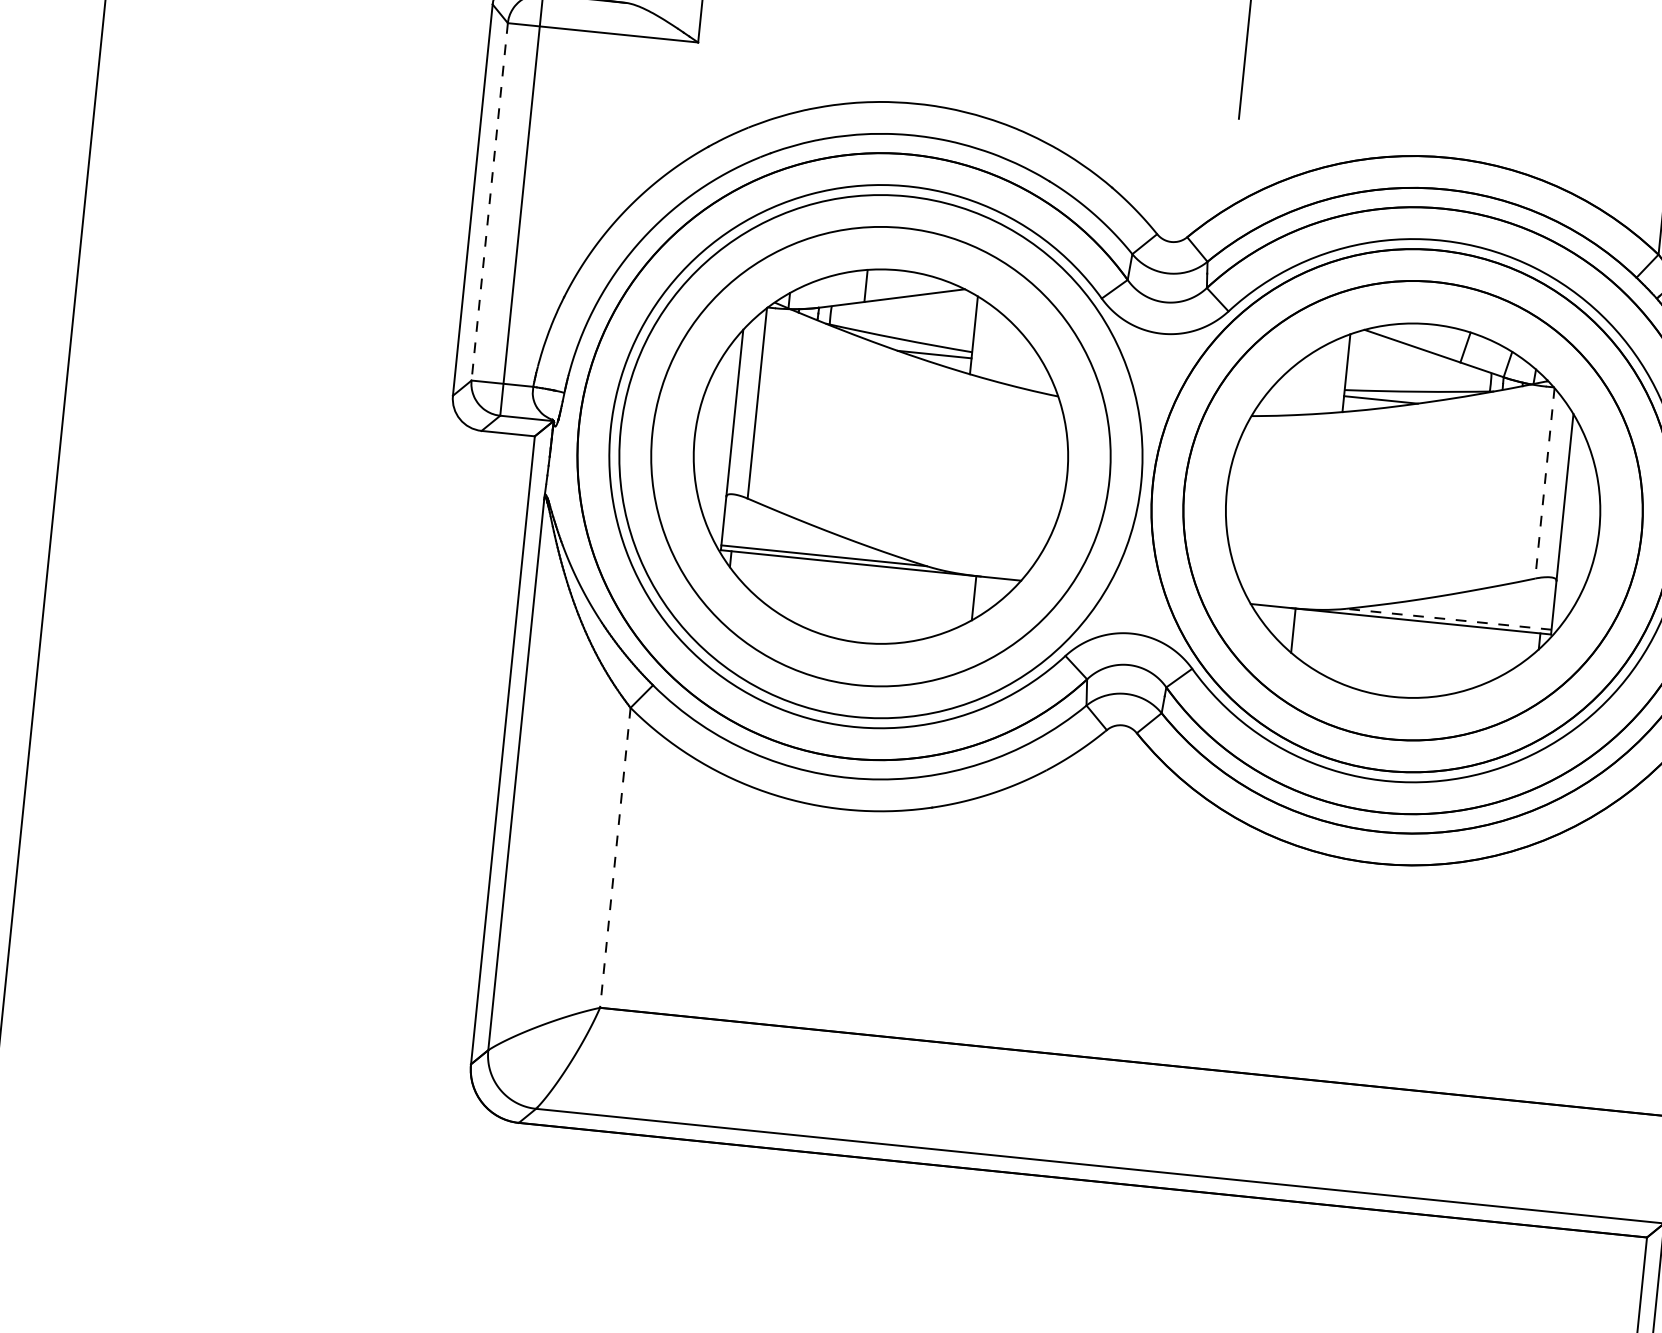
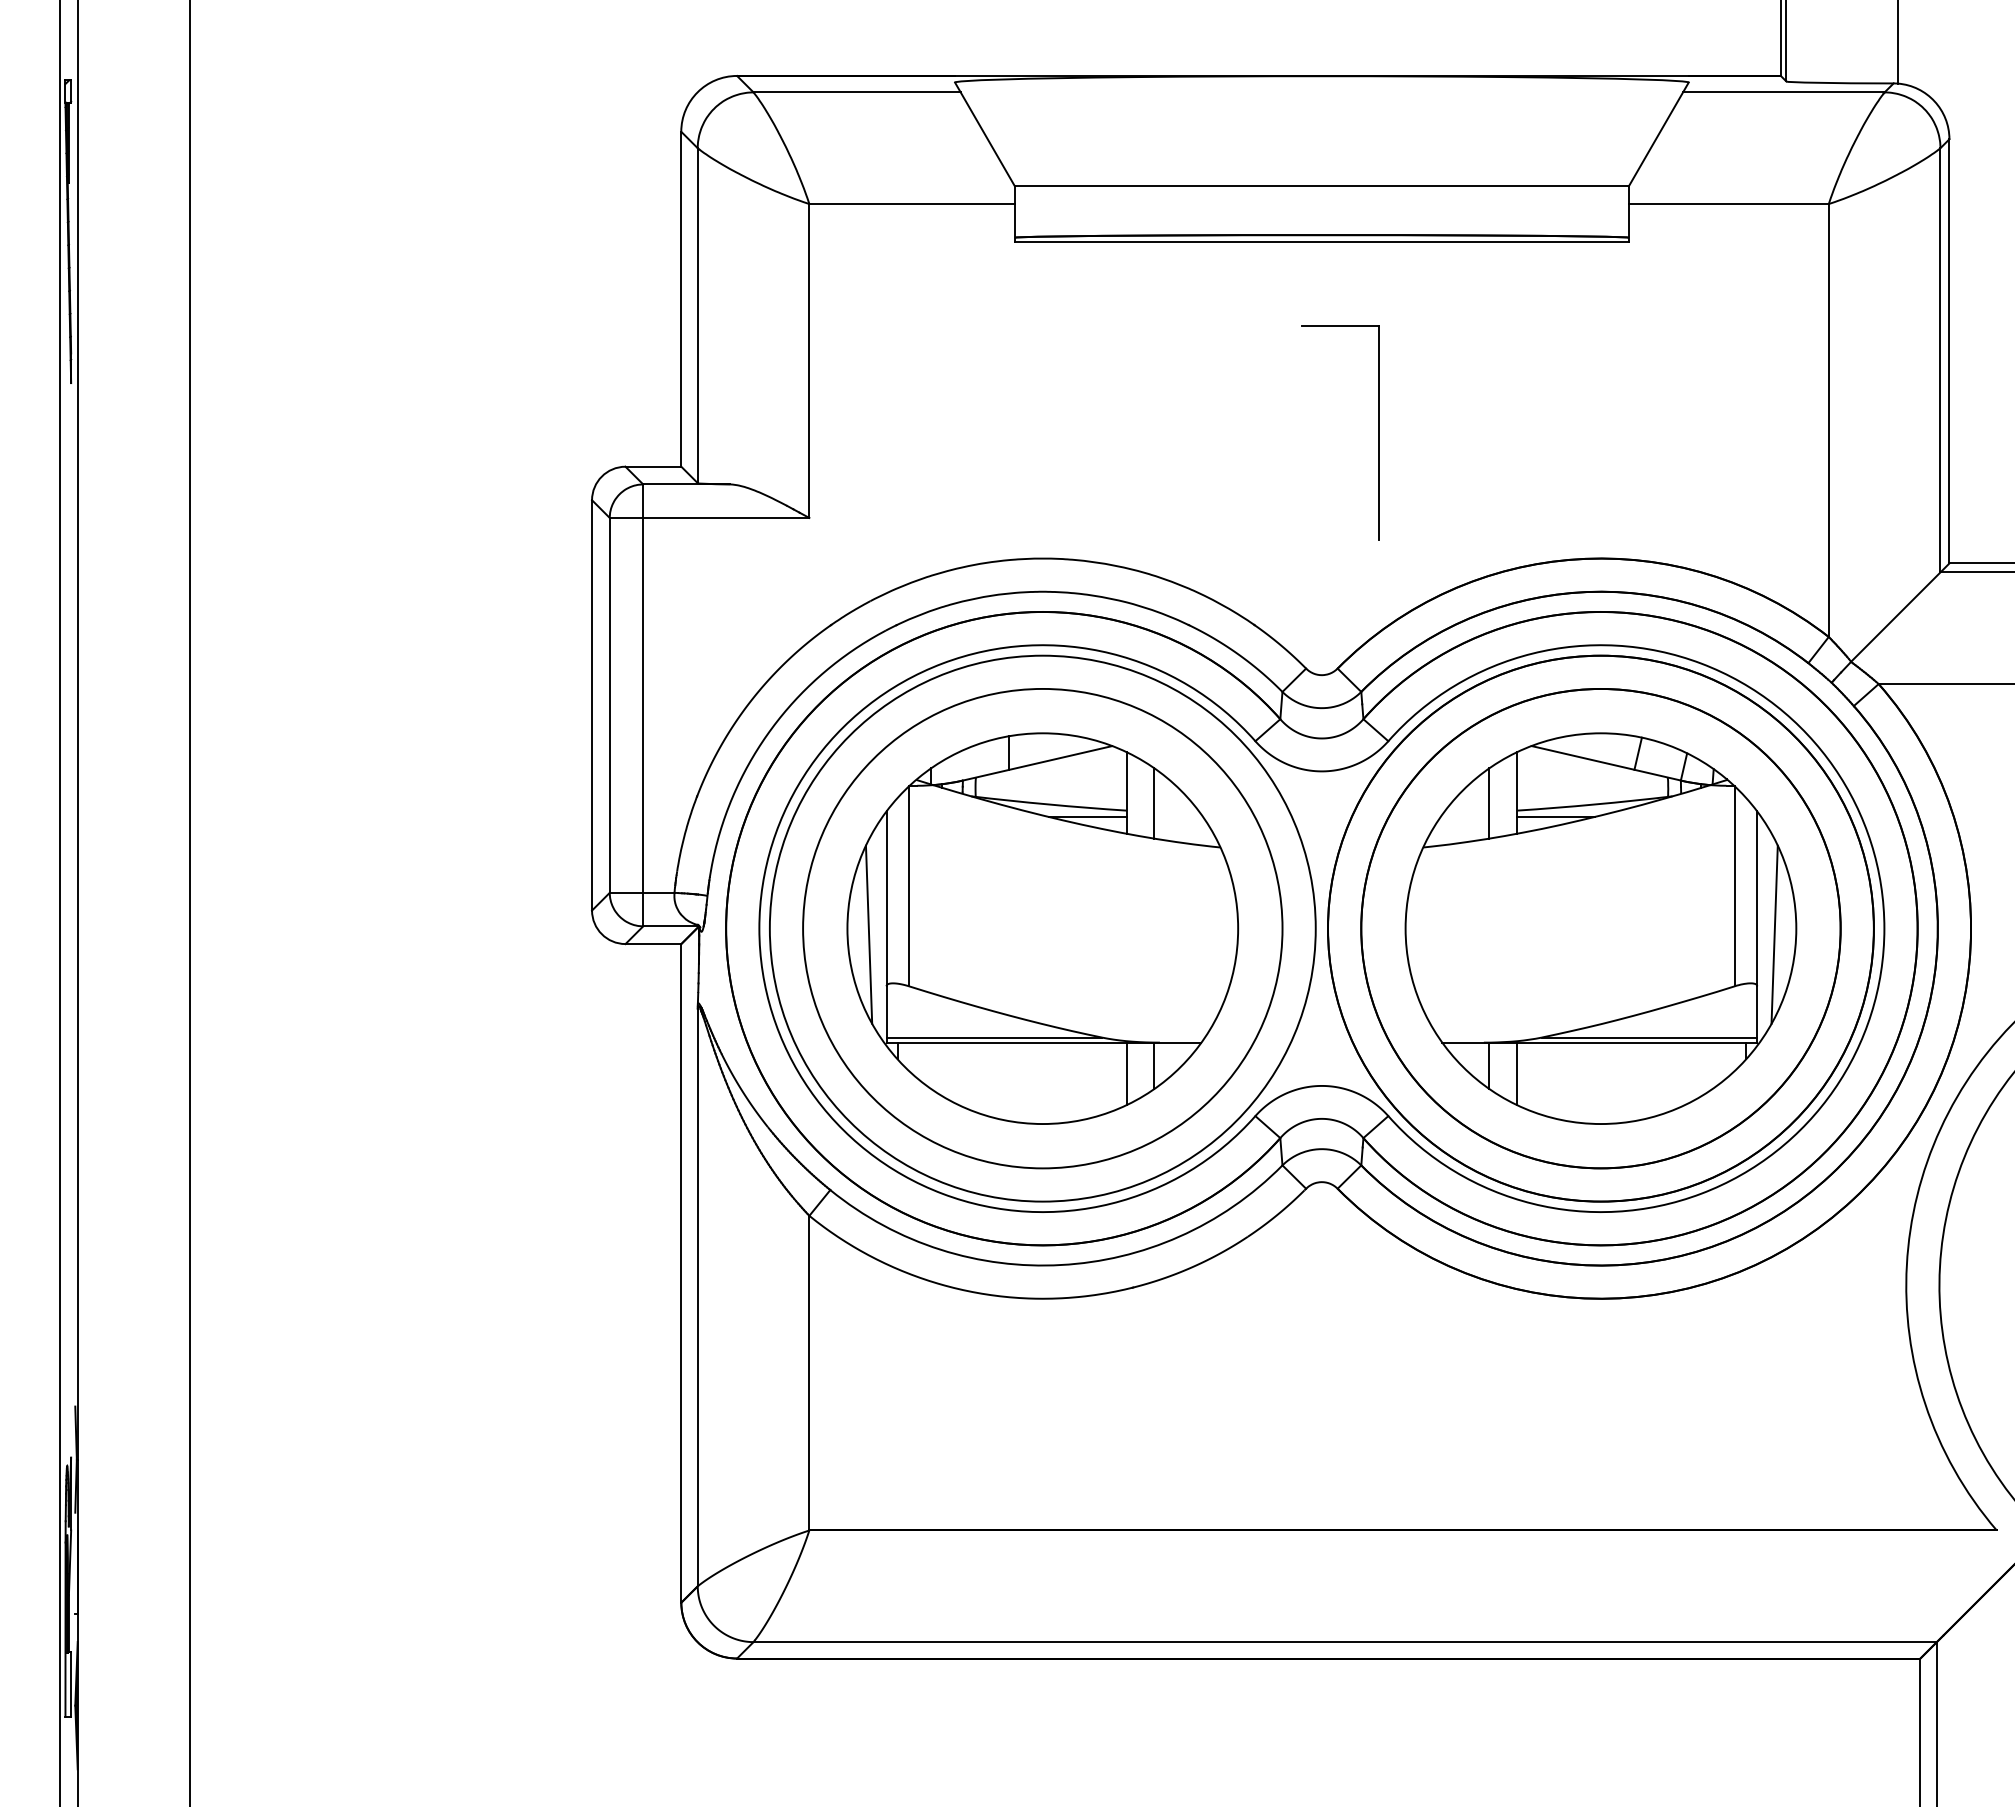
line: (489, 201) -> (609, 705), dashed -> solid
line: (999, 348) -> (1154, 803), added
line: (1318, 380) -> (1489, 803), added
line: (714, 445) -> (868, 934), added
line: (1544, 483) -> (1734, 886), dashed -> solid
line: (1577, 533) -> (1774, 934), added
line: (946, 602) -> (1126, 1073), added
line: (1448, 619) -> (1649, 1037), dashed -> solid
line: (1319, 640) -> (1517, 1073), added
line: (615, 858) -> (809, 1373), dashed -> solid

